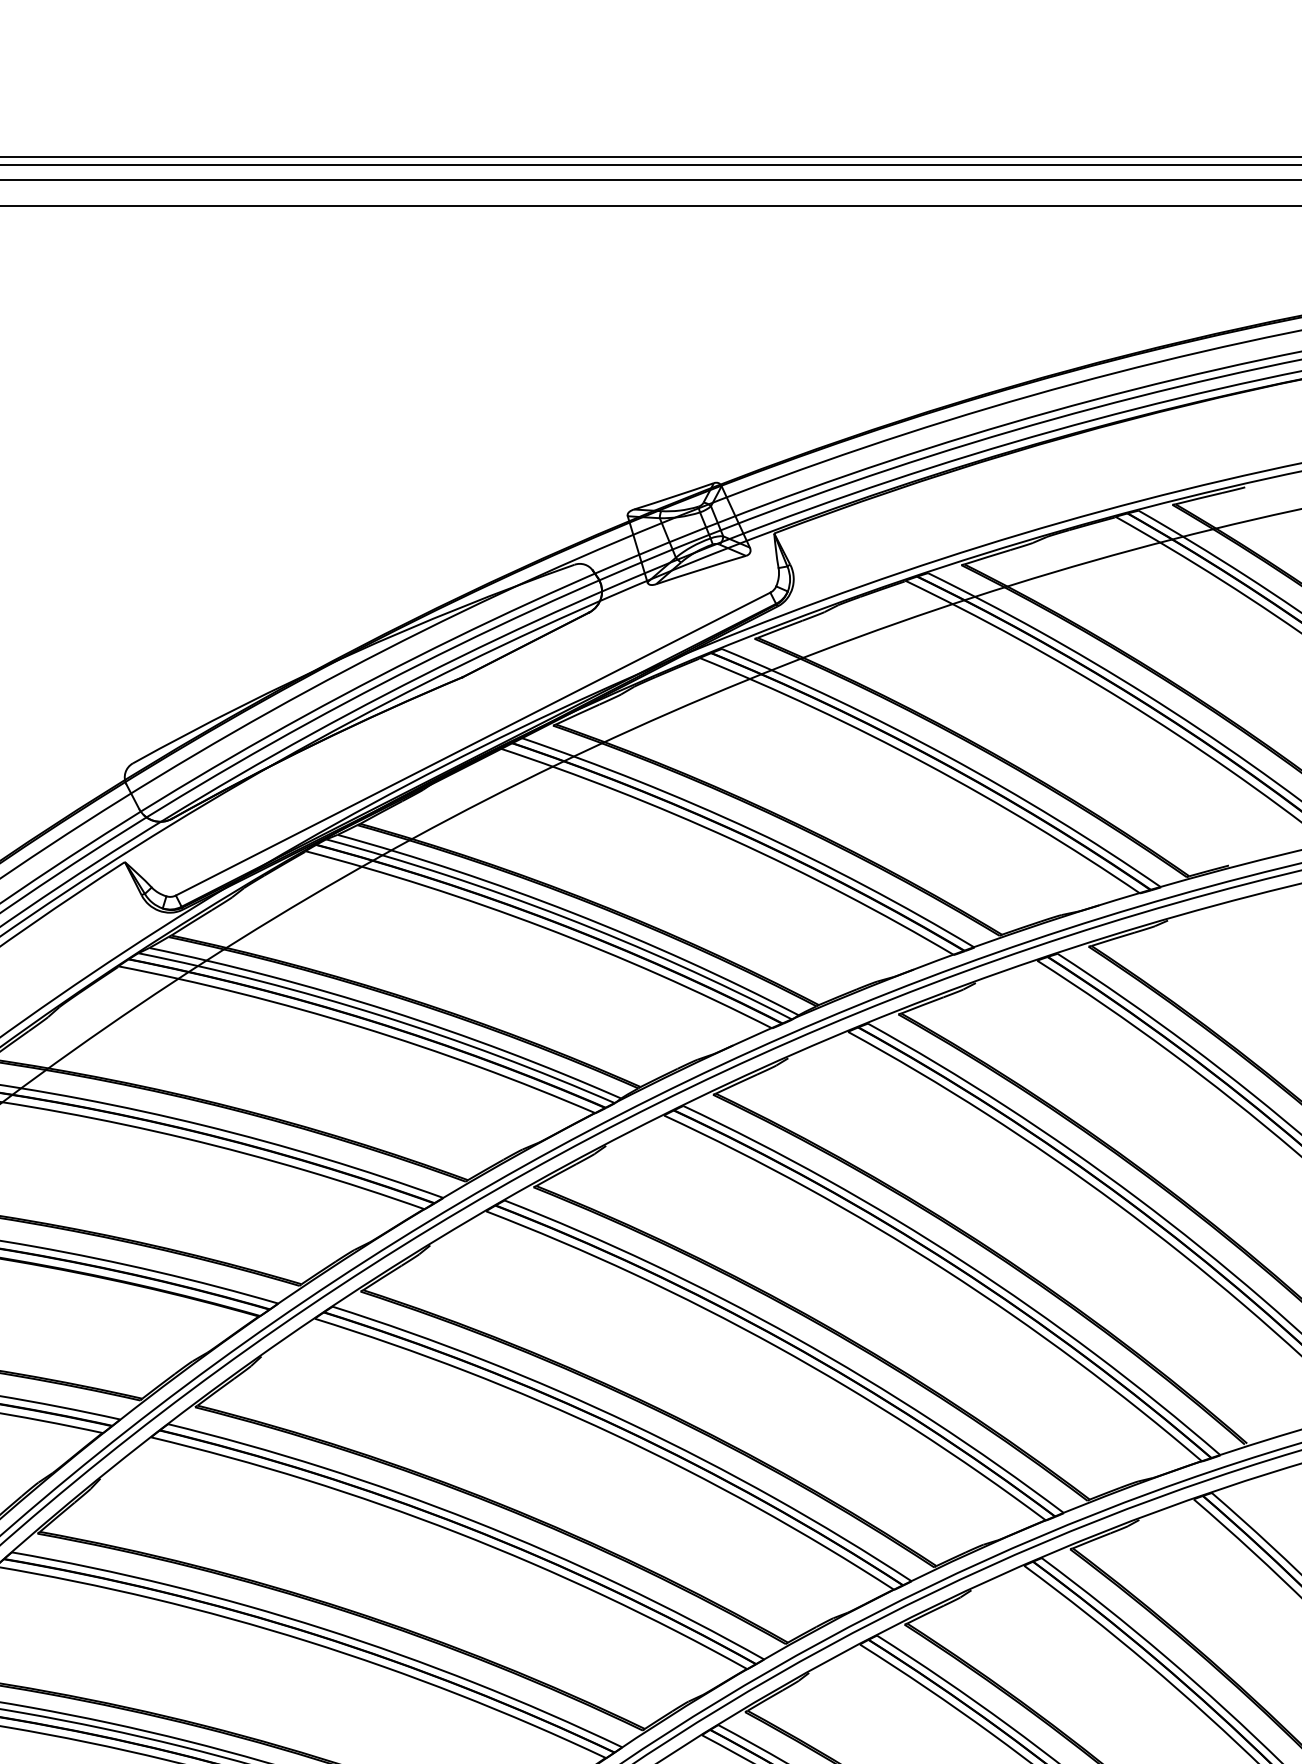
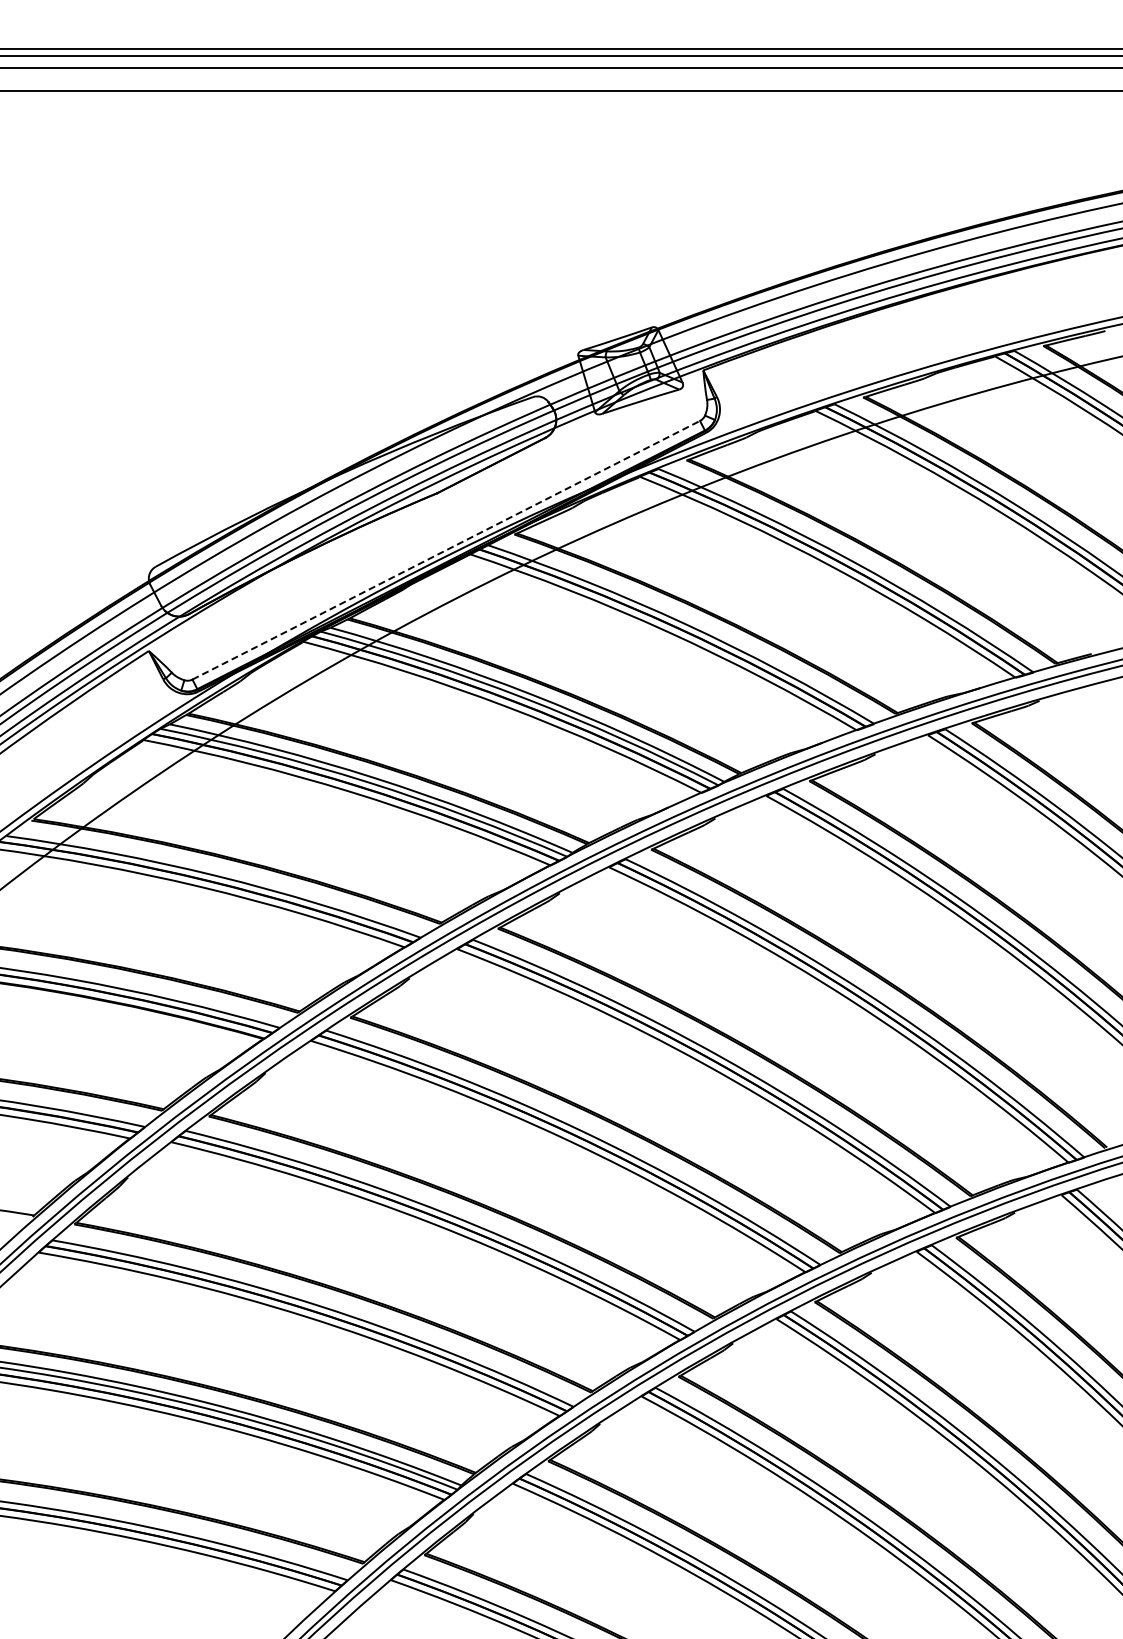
line: (473, 744) -> (446, 550), solid -> dashed

